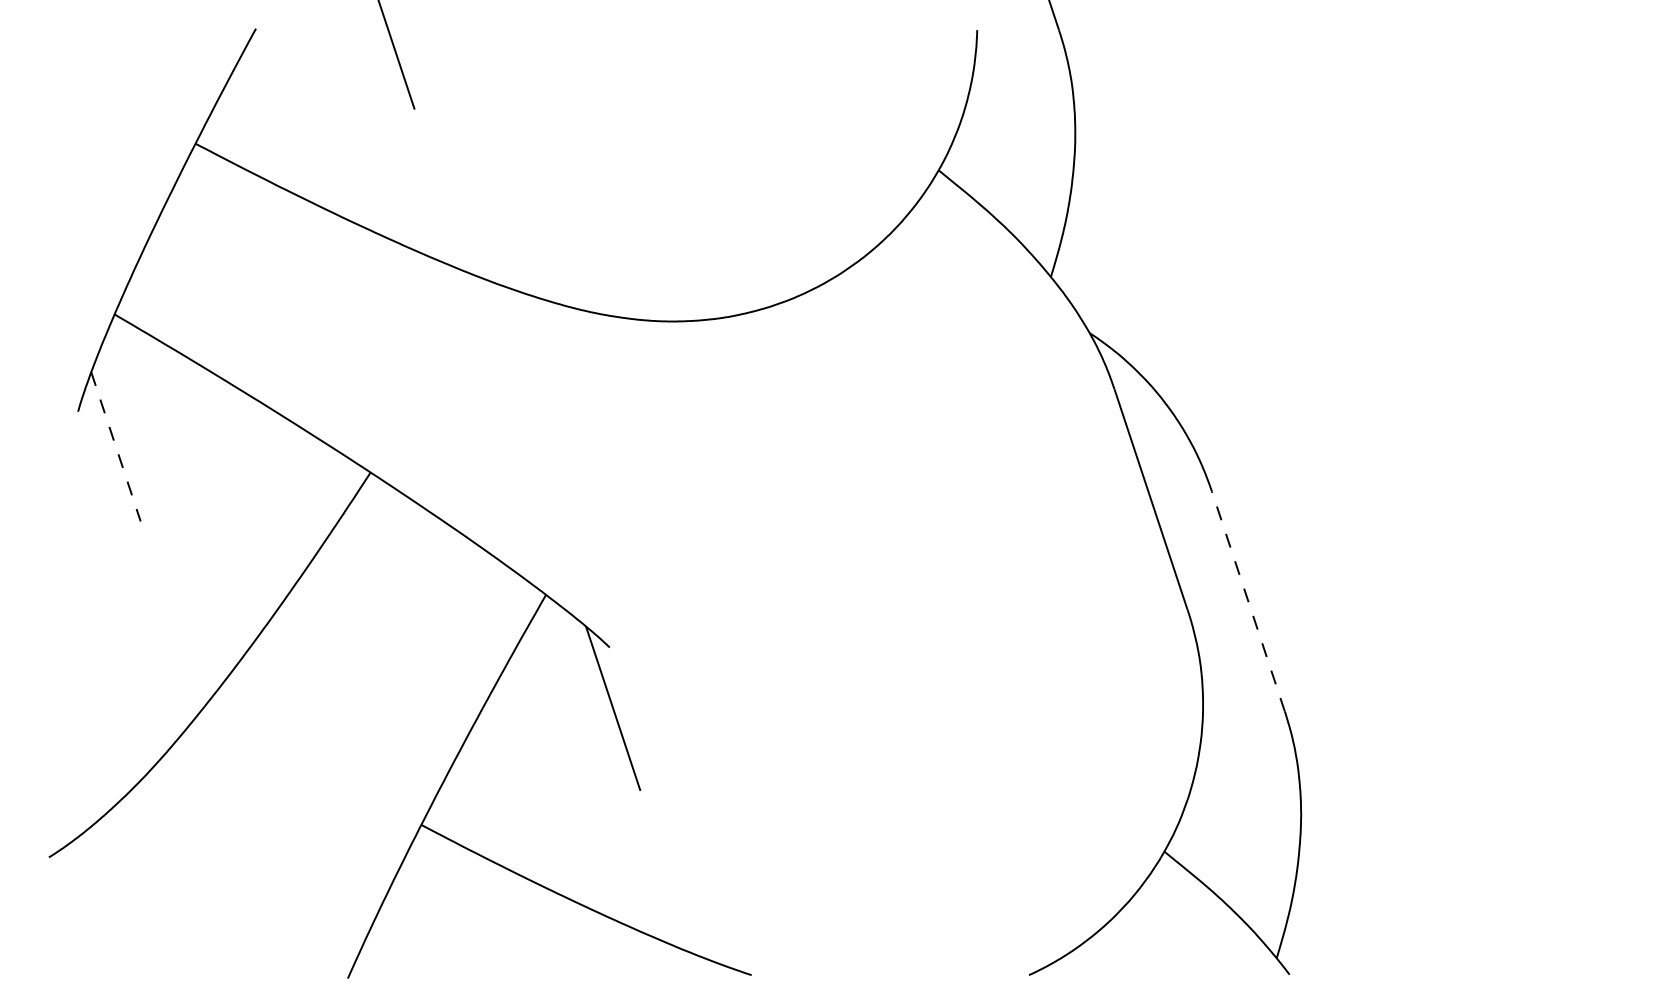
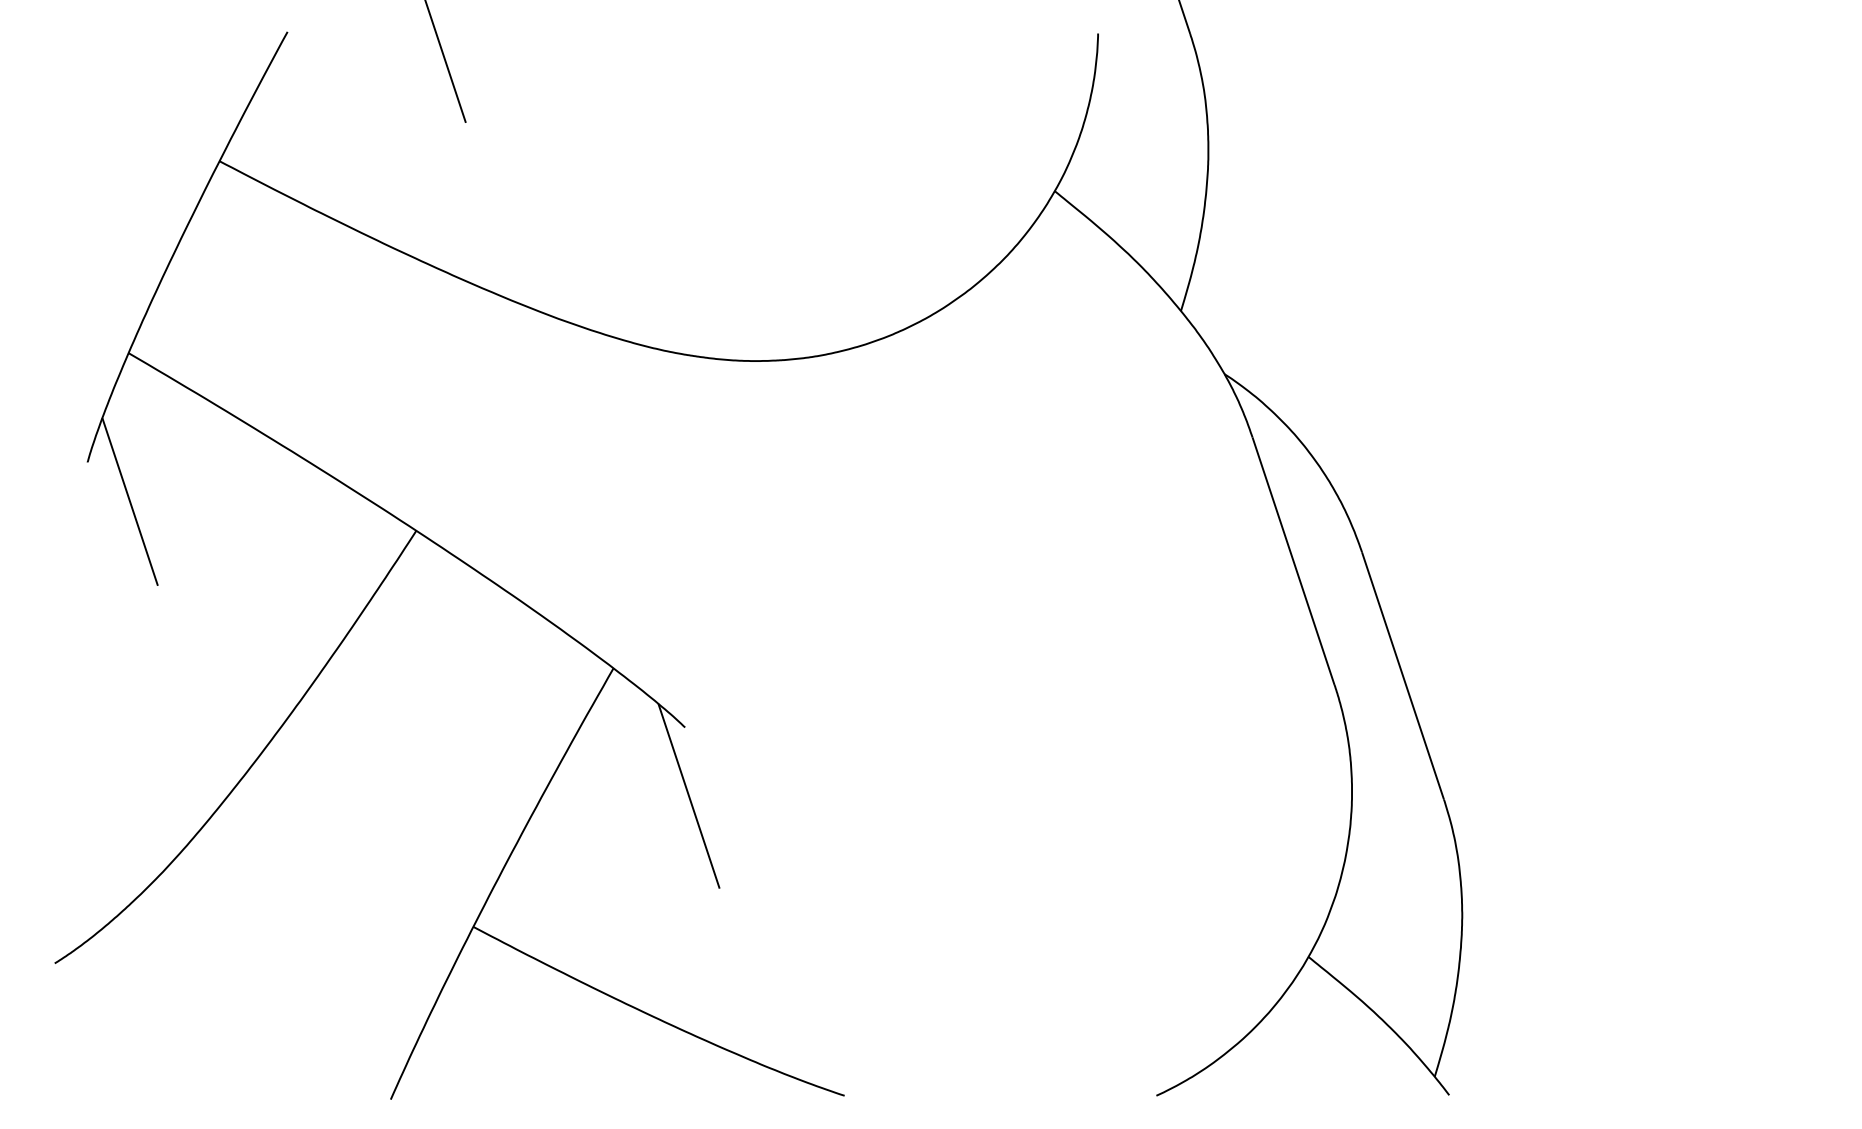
line: (116, 447) -> (130, 502), dashed -> solid
line: (1247, 601) -> (1402, 675), dashed -> solid

